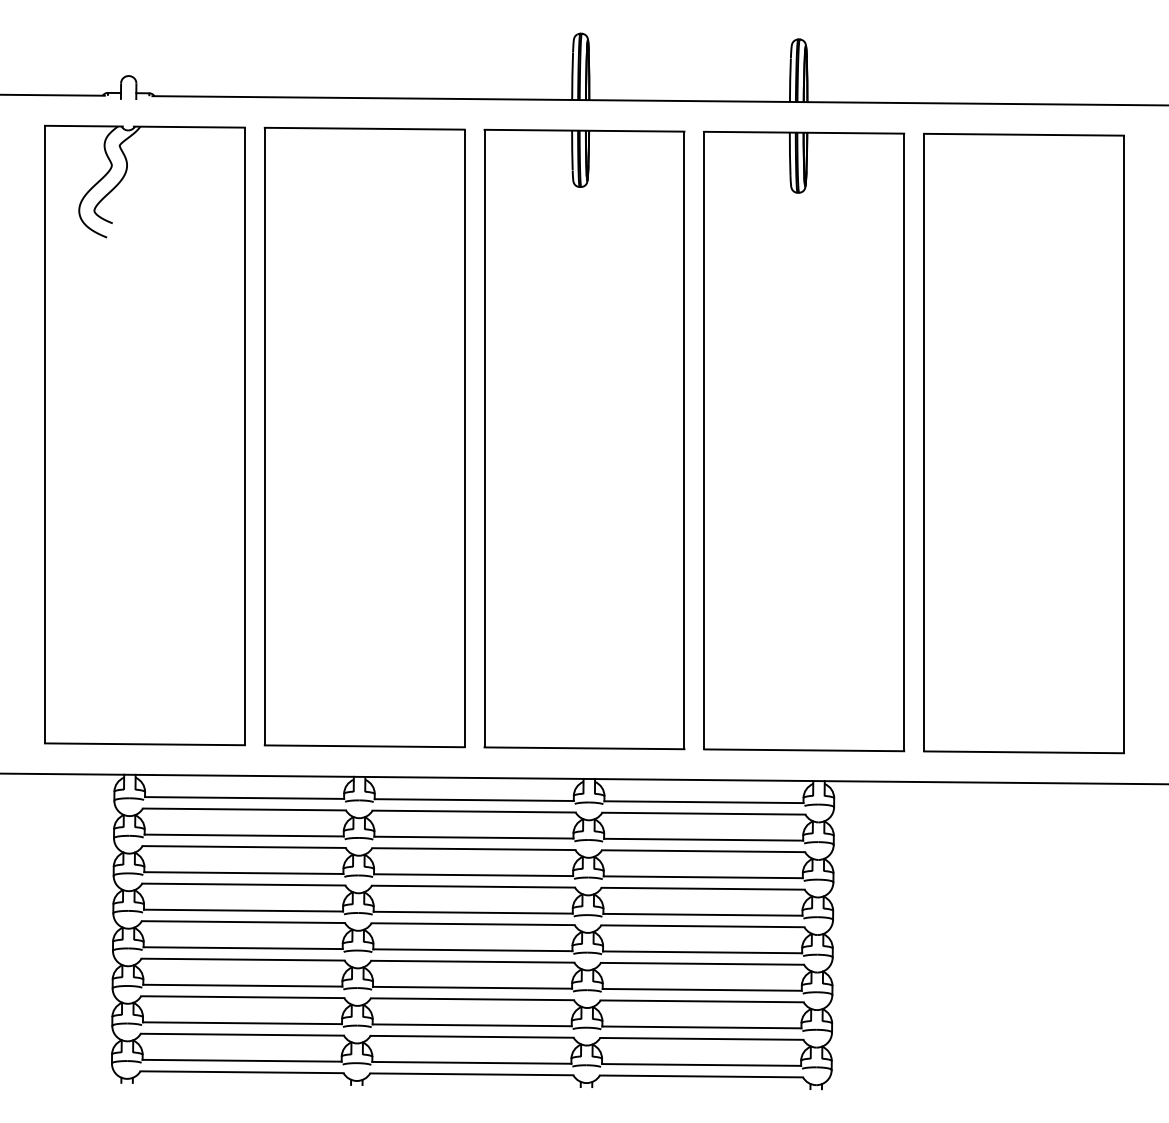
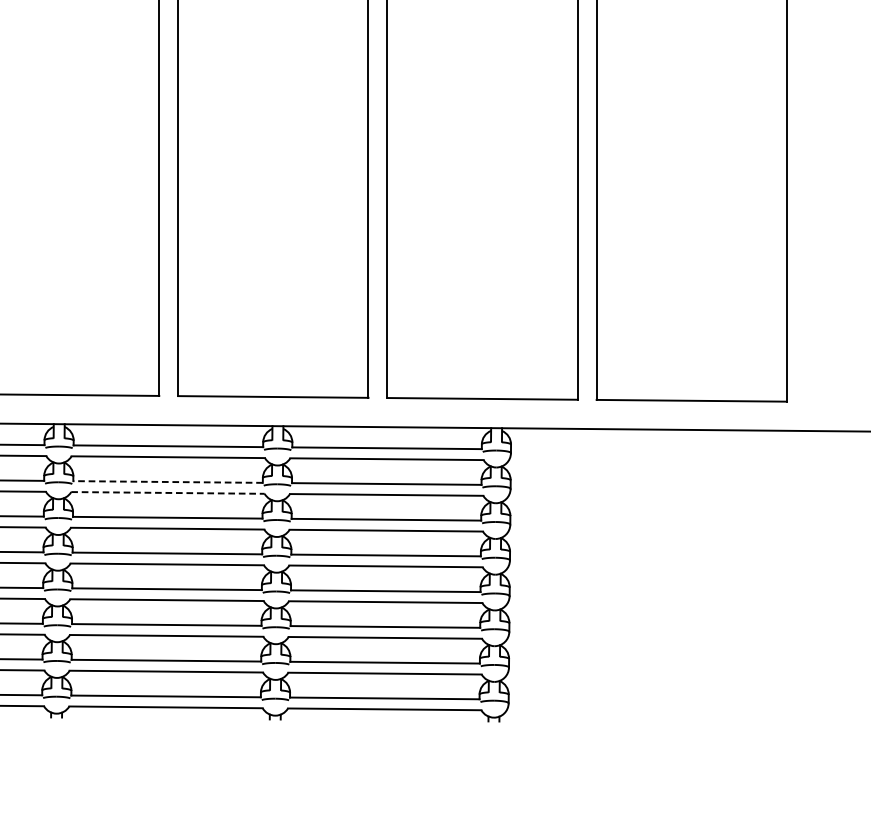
line: (473, 837) -> (167, 481), solid -> dashed
line: (473, 849) -> (167, 493), solid -> dashed

